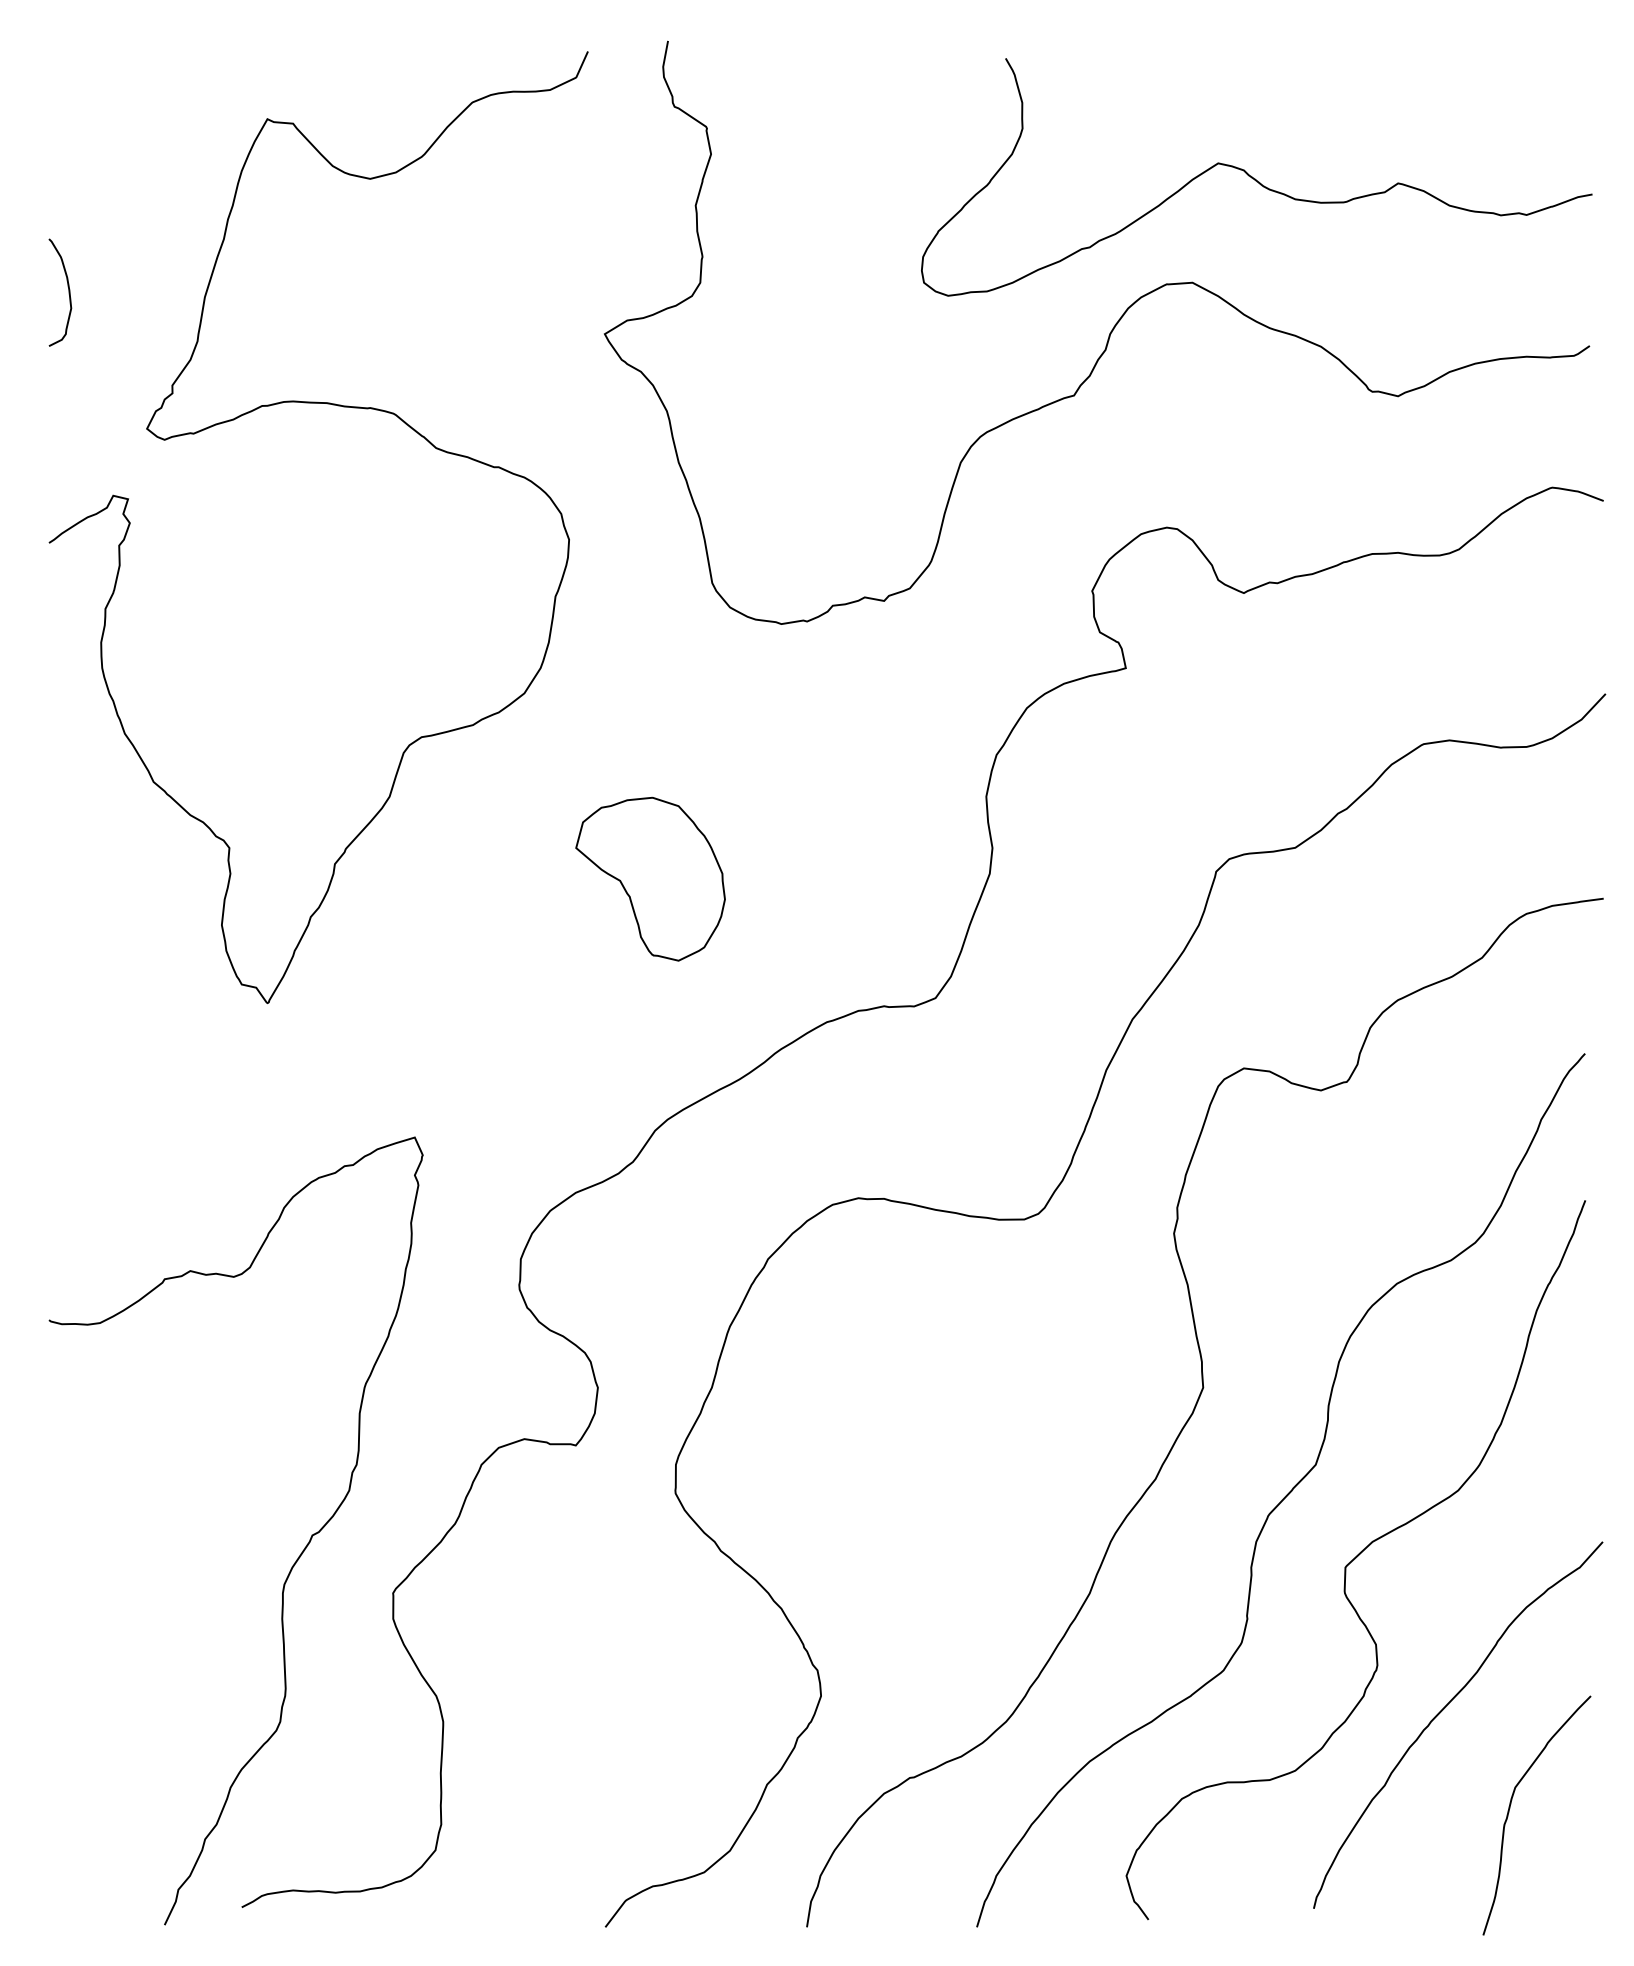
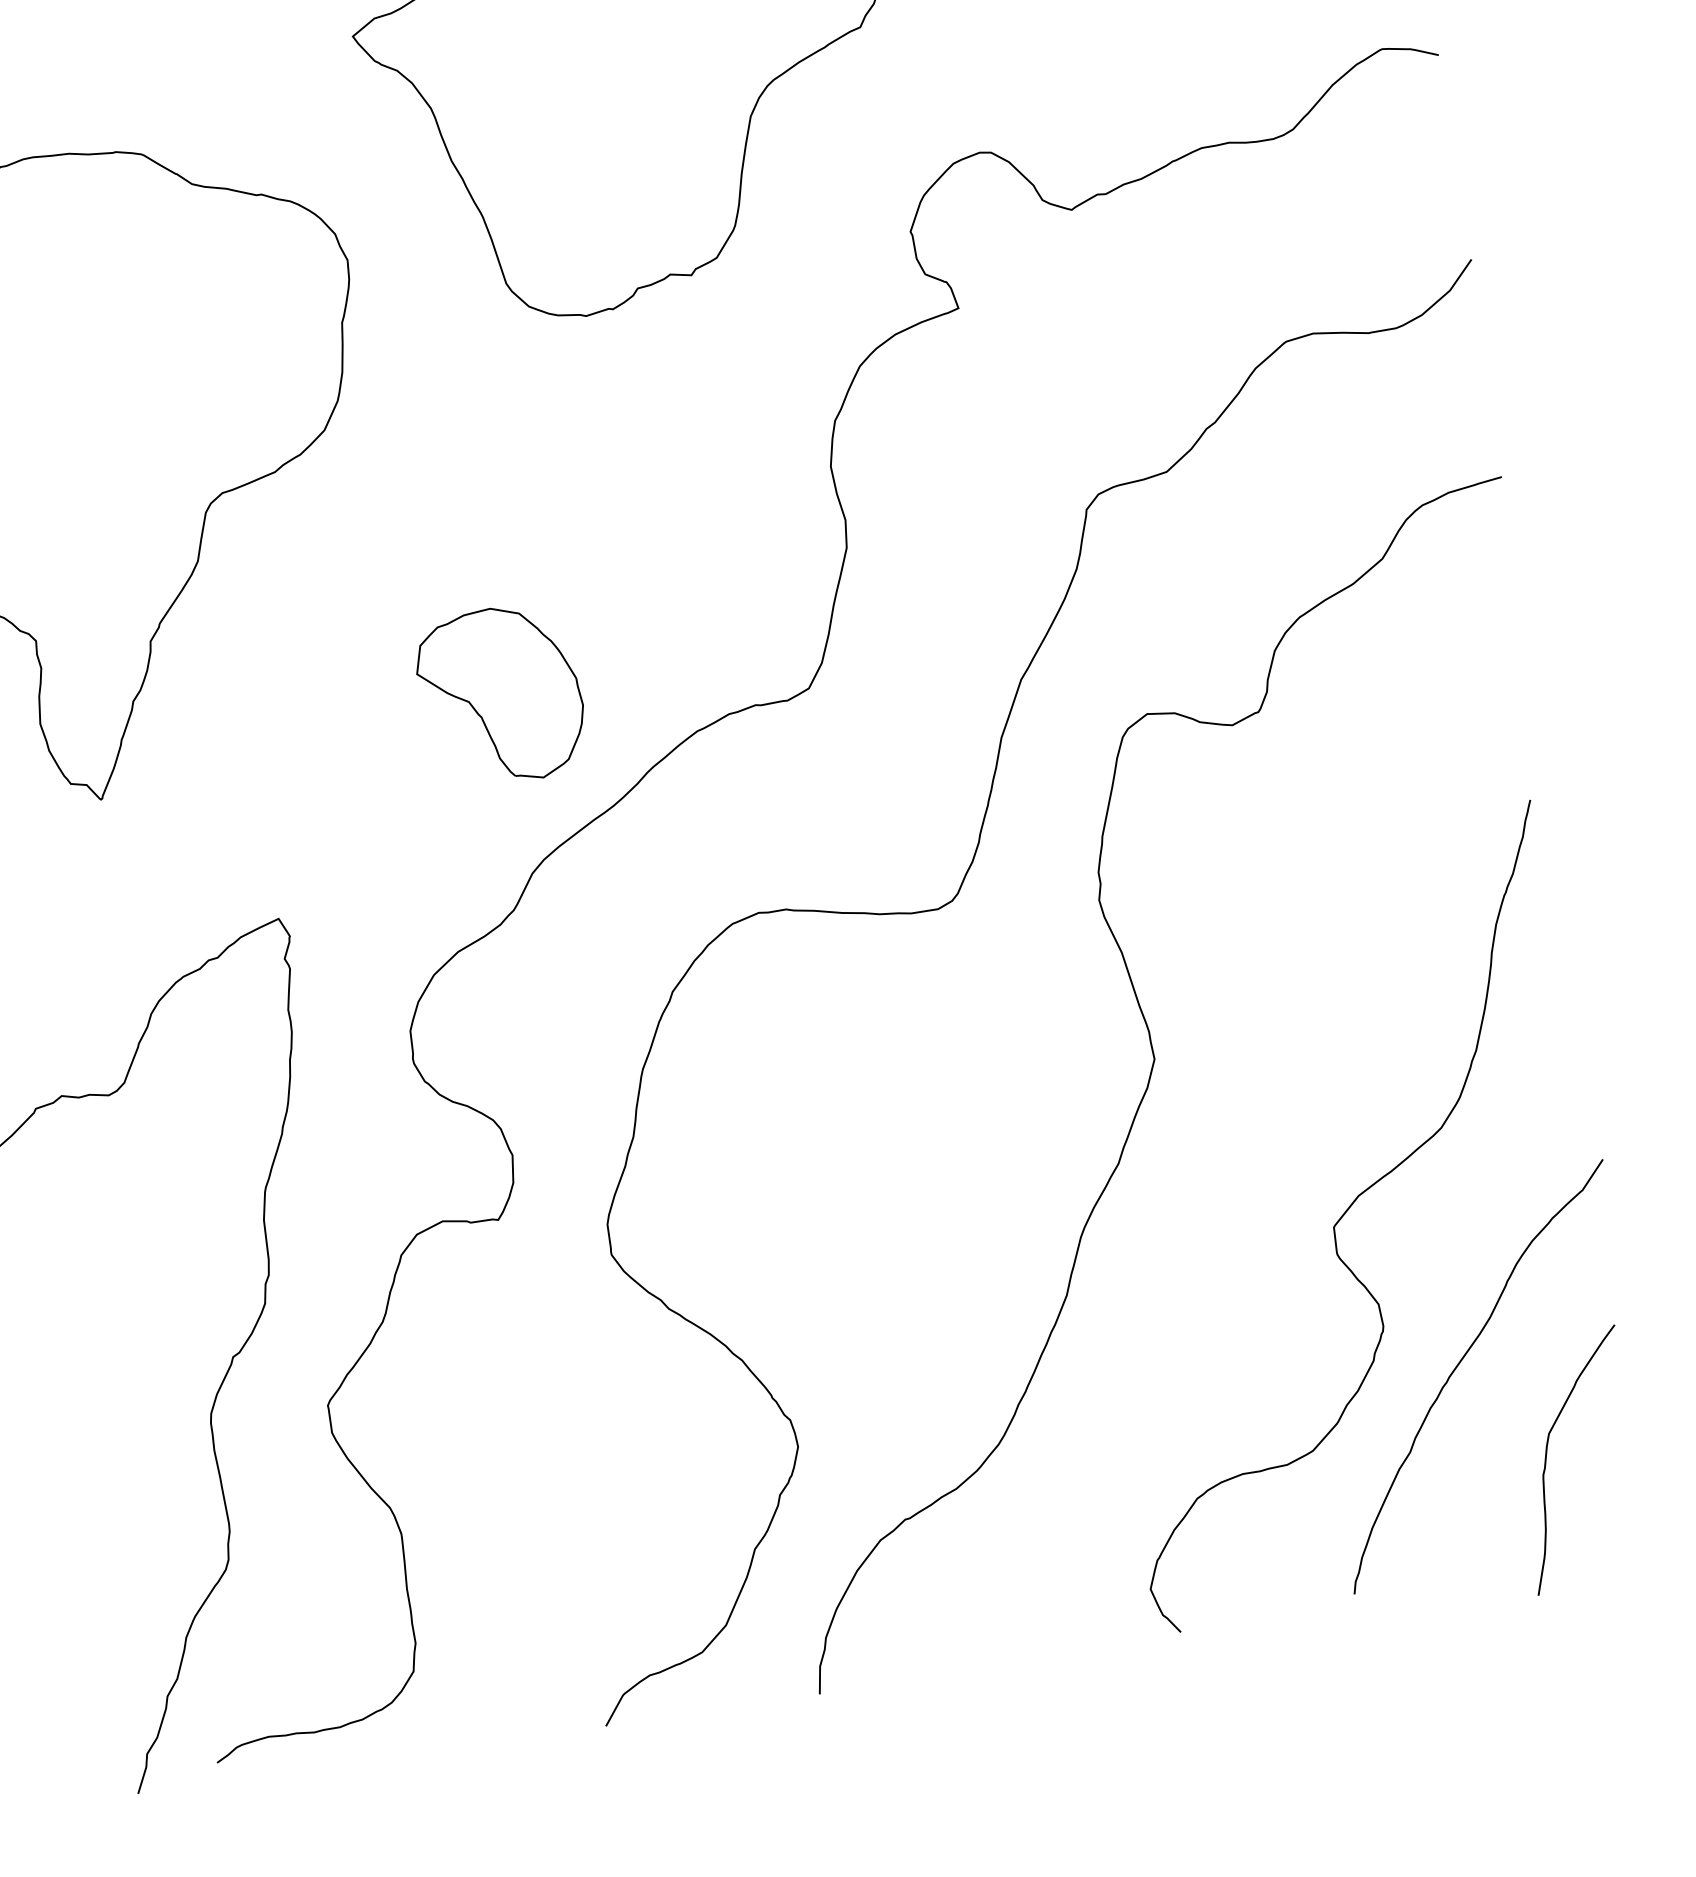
part: (650, 878) -> (500, 694), moved
curve: (1285, 1495) -> (1258, 1160), removed

